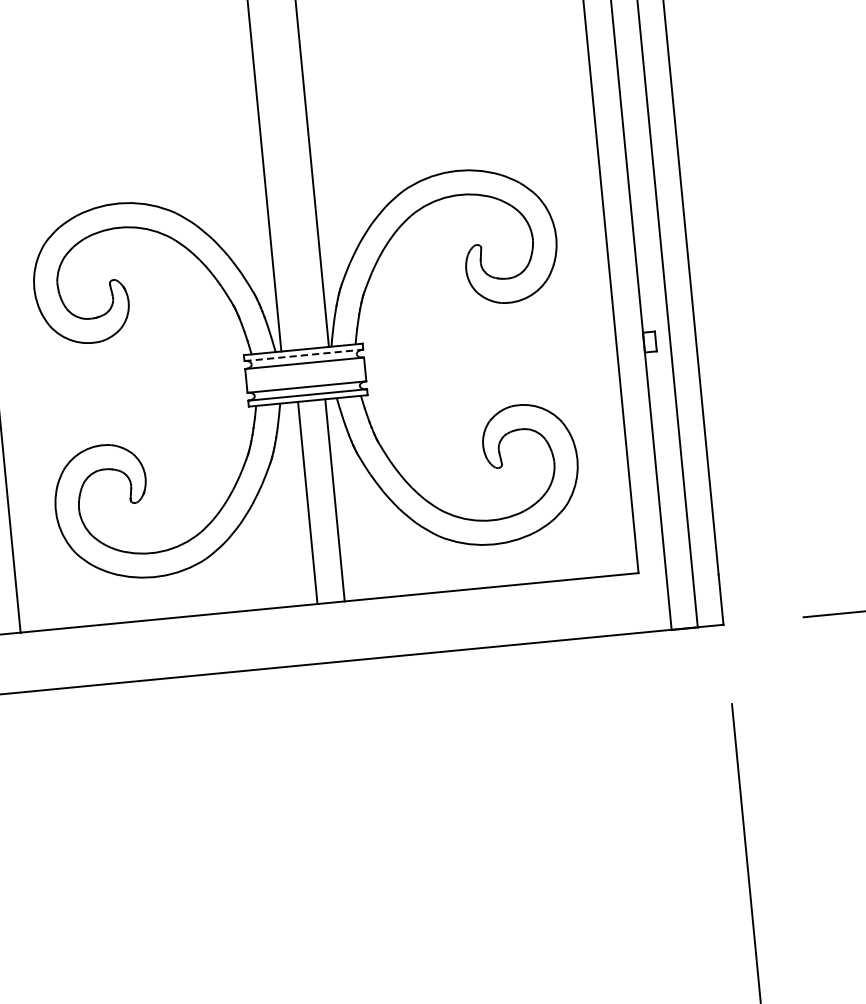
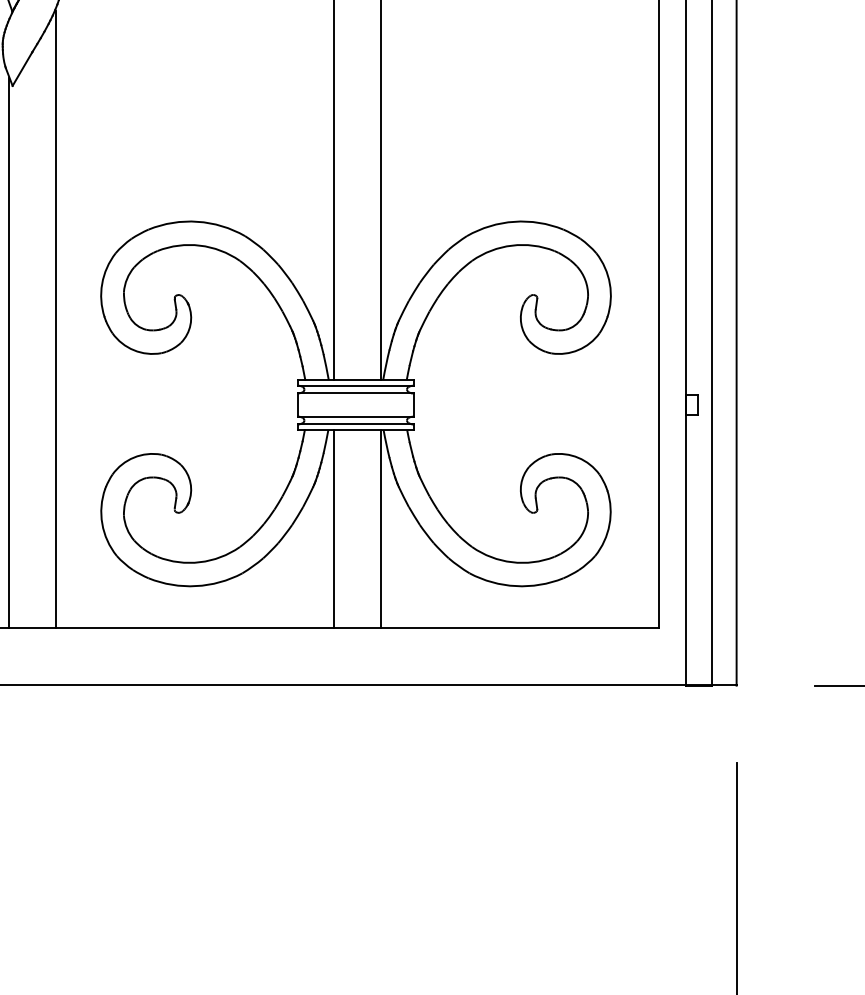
line: (304, 355) -> (356, 385), dashed -> solid
line: (335, 499) -> (334, 528), moved
line: (307, 502) -> (380, 528), moved

